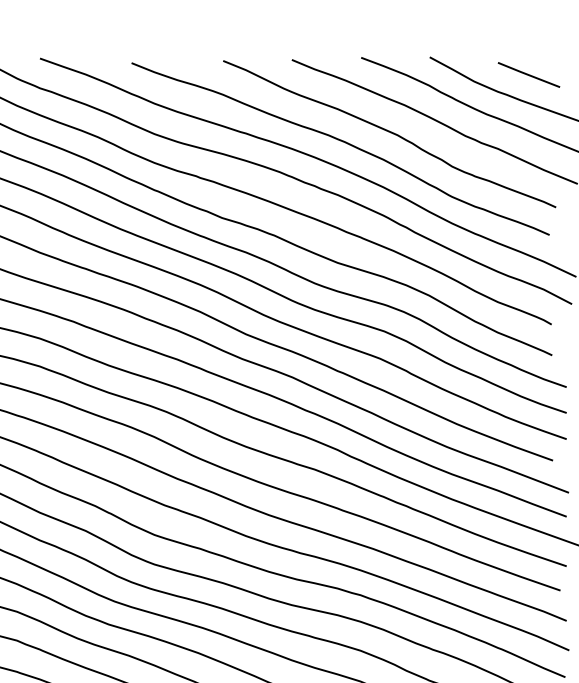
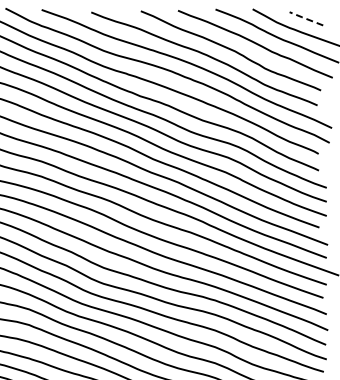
line: (527, 74) -> (305, 18), solid -> dashed

